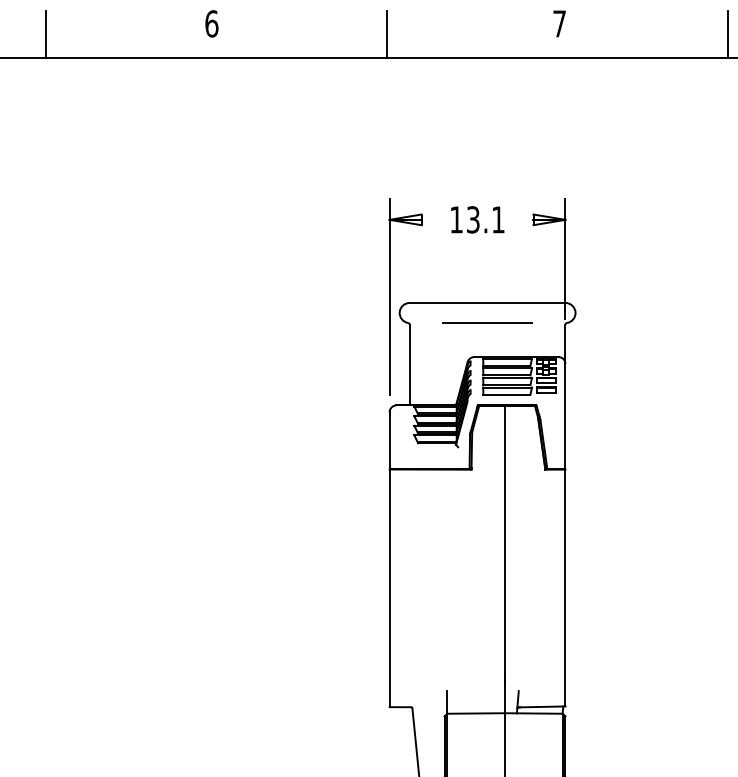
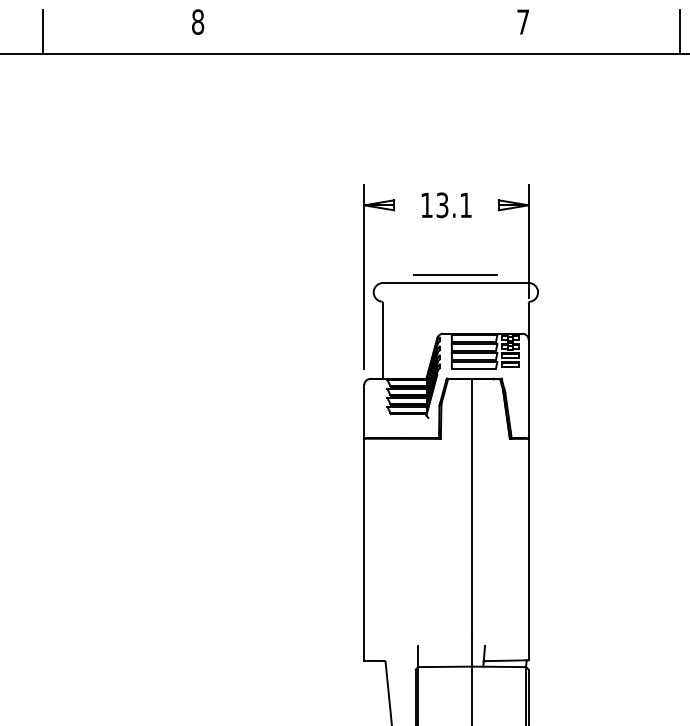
text: (211, 23) -> (197, 21), 6 -> 8
line: (386, 33) -> (361, 31), removed
line: (487, 322) -> (455, 274), moved

